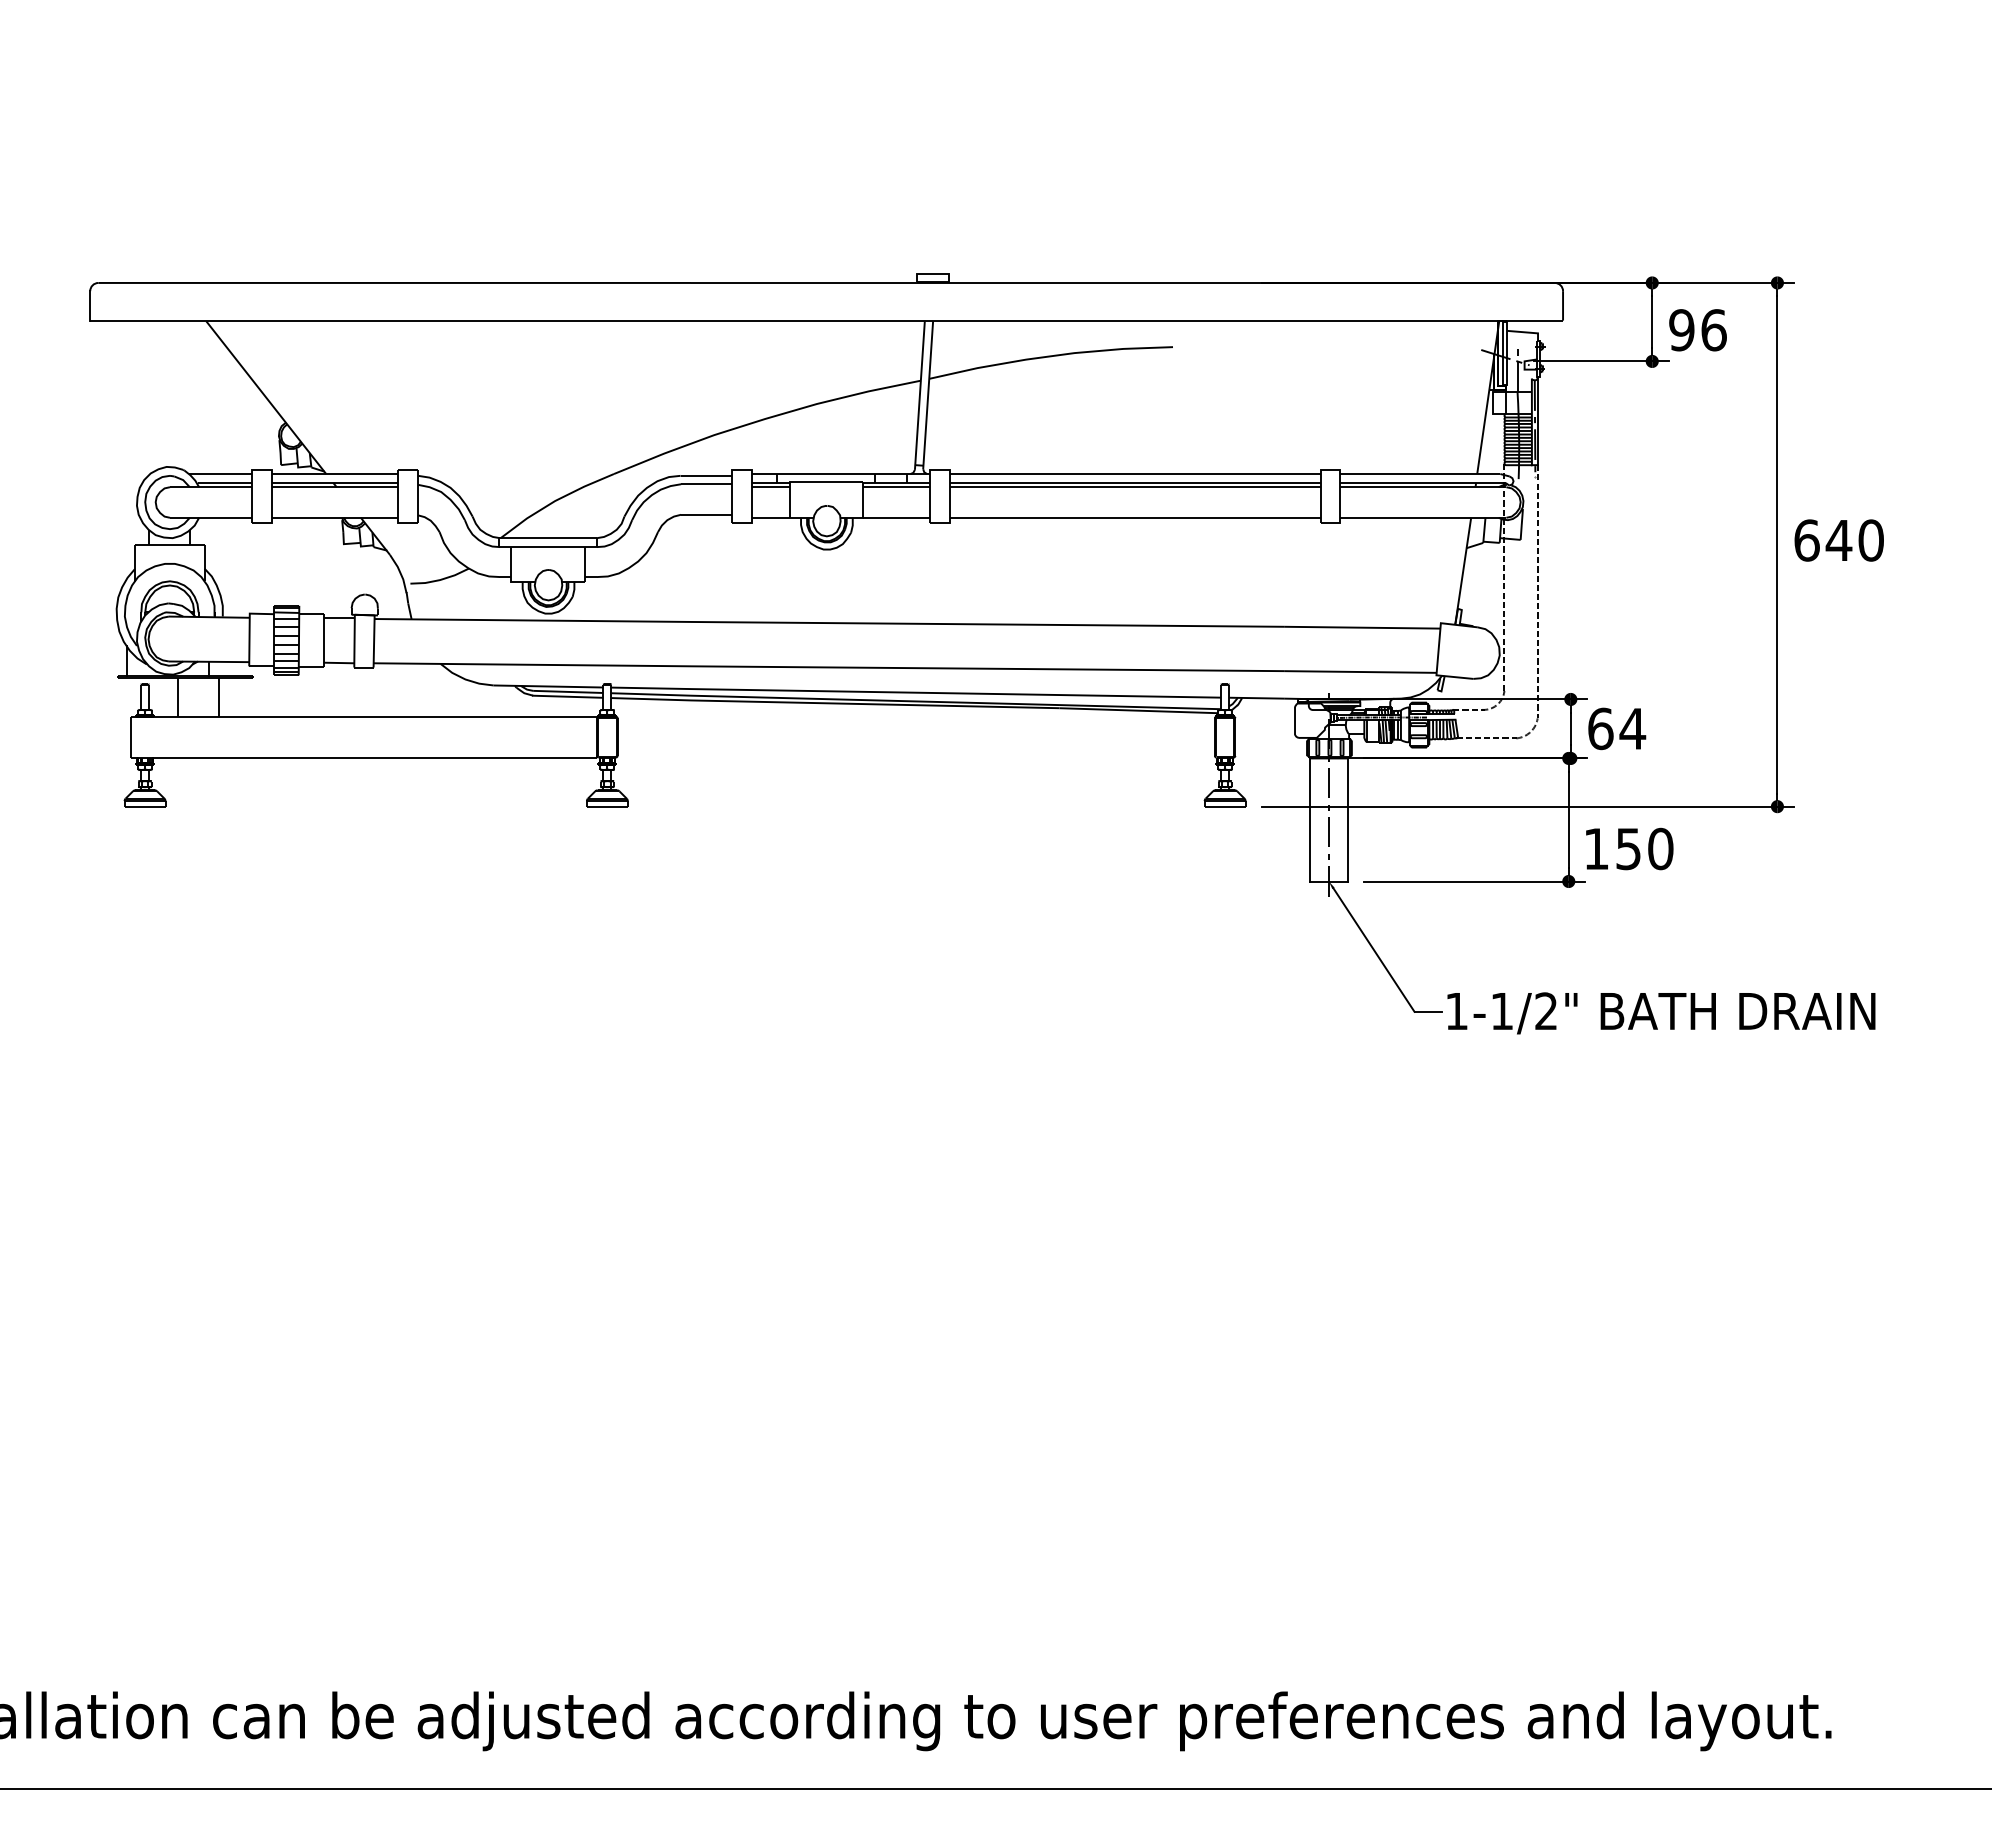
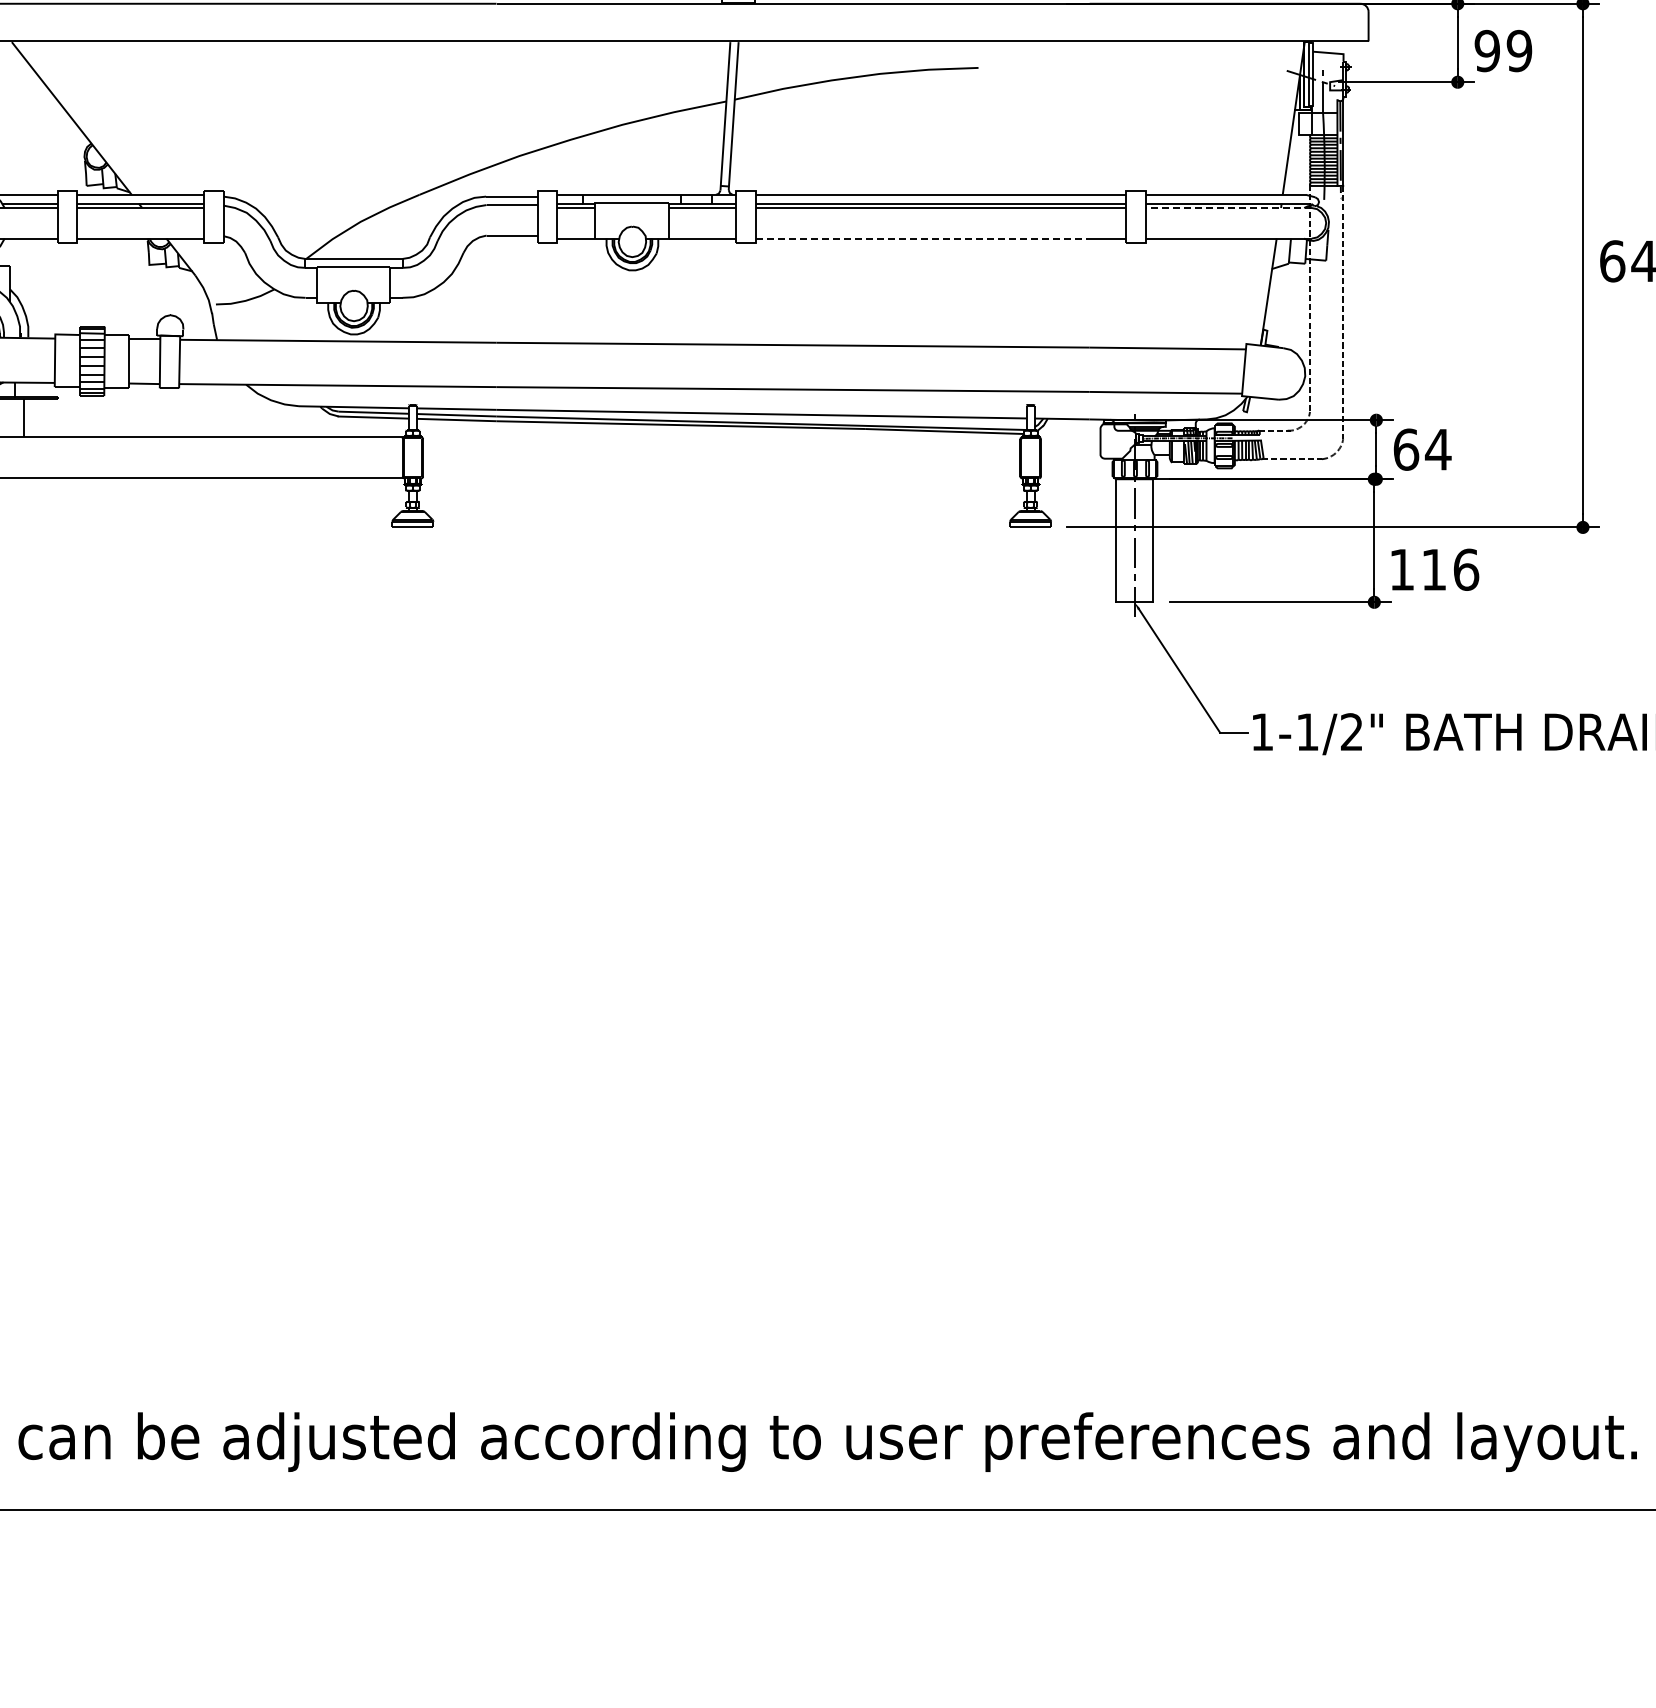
text: (1713, 330) -> (1519, 51), 96 -> 99
line: (1422, 487) -> (1228, 208), solid -> dashed
line: (1117, 517) -> (923, 238), solid -> dashed
text: (1644, 848) -> (1450, 569), 150 -> 116

